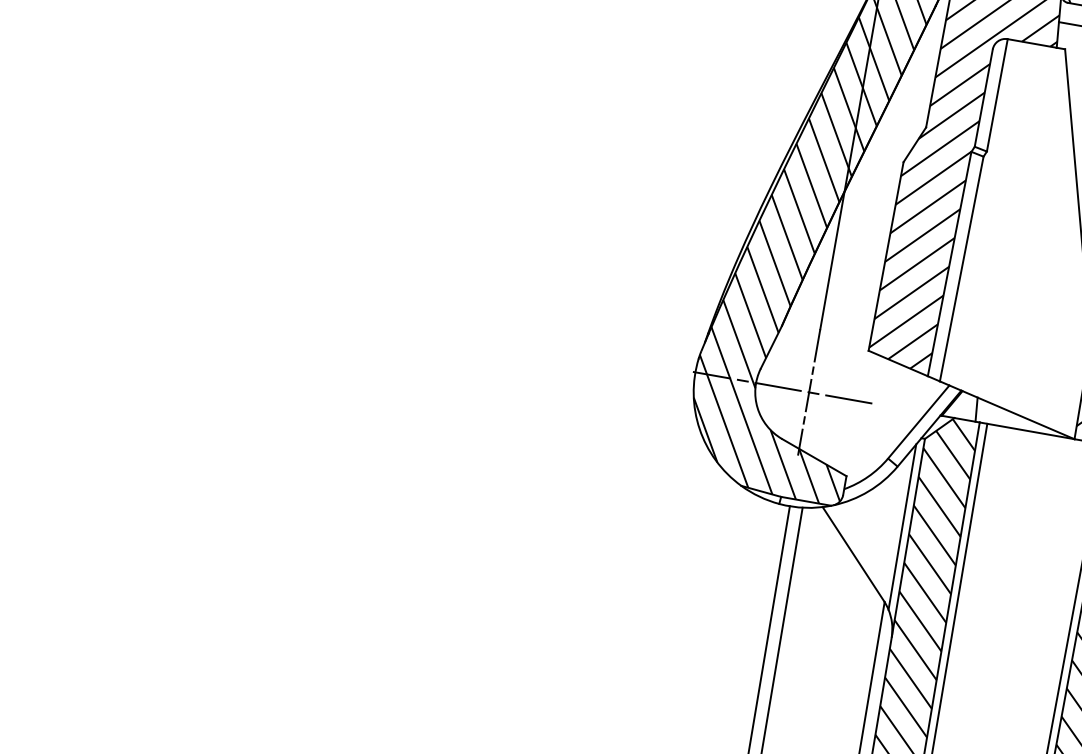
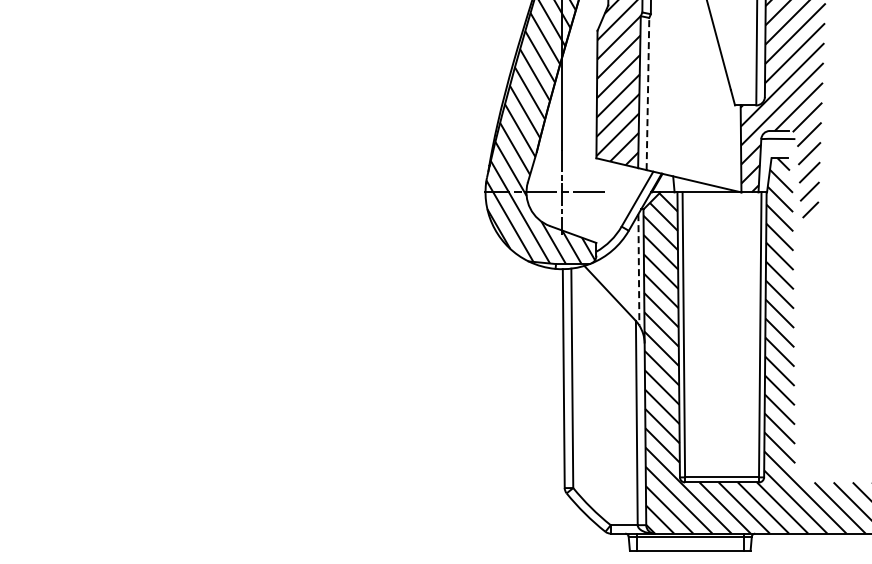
line: (961, 268) -> (647, 93), solid -> dashed
line: (901, 526) -> (638, 269), solid -> dashed

